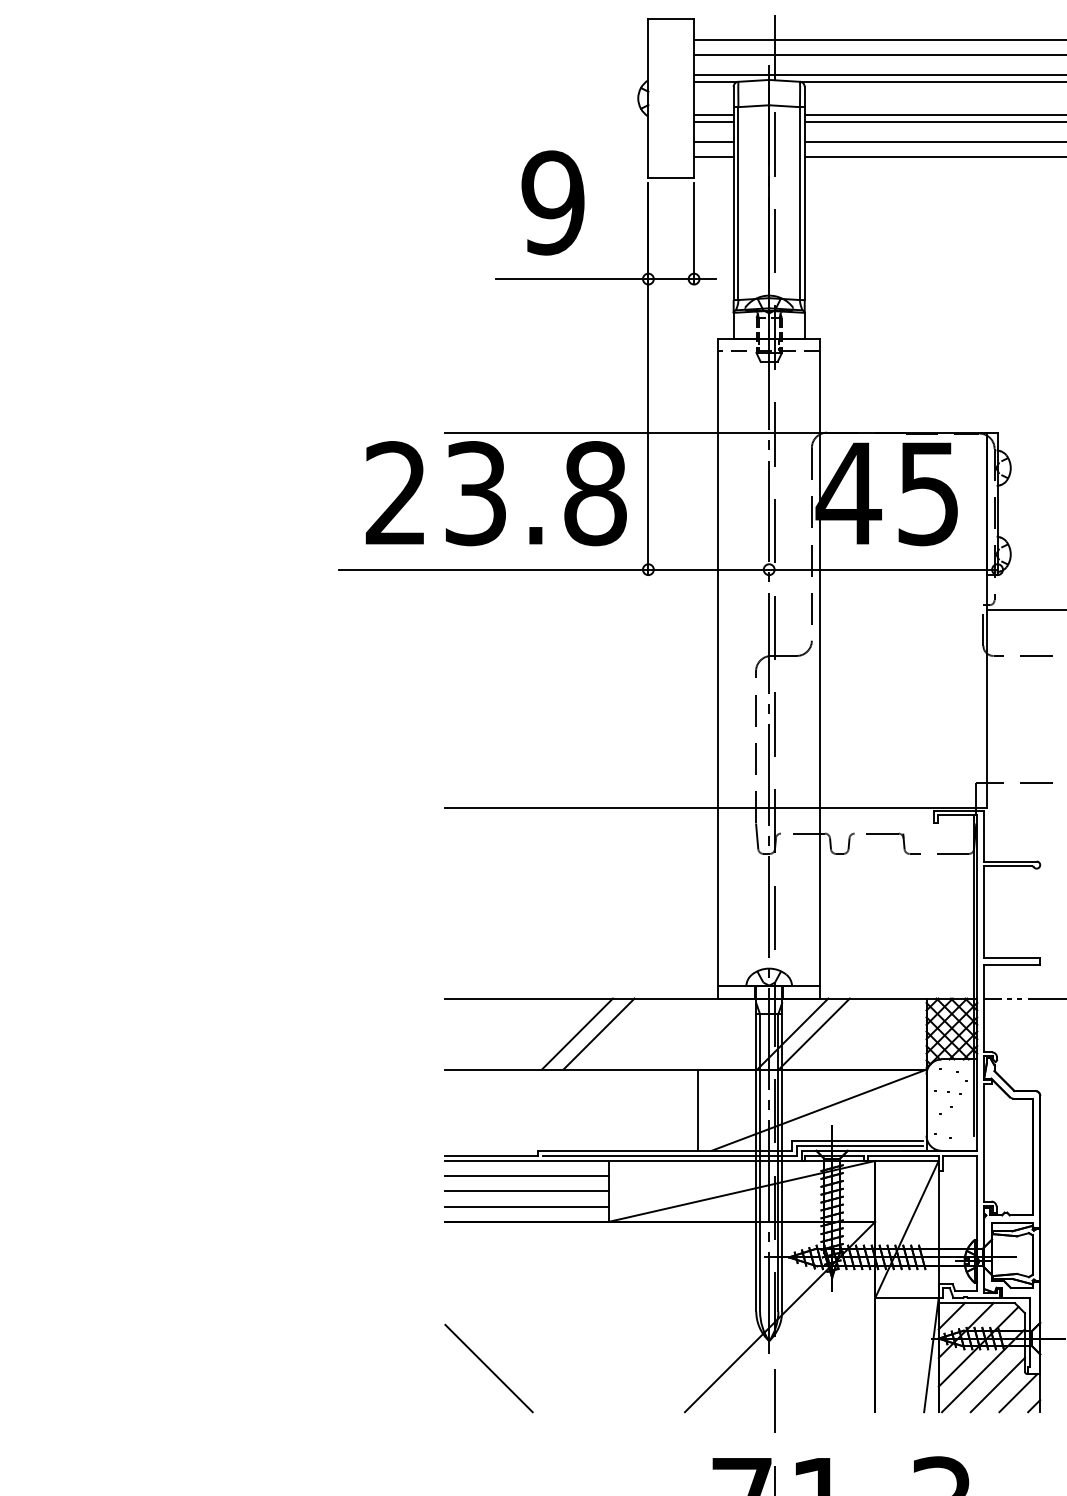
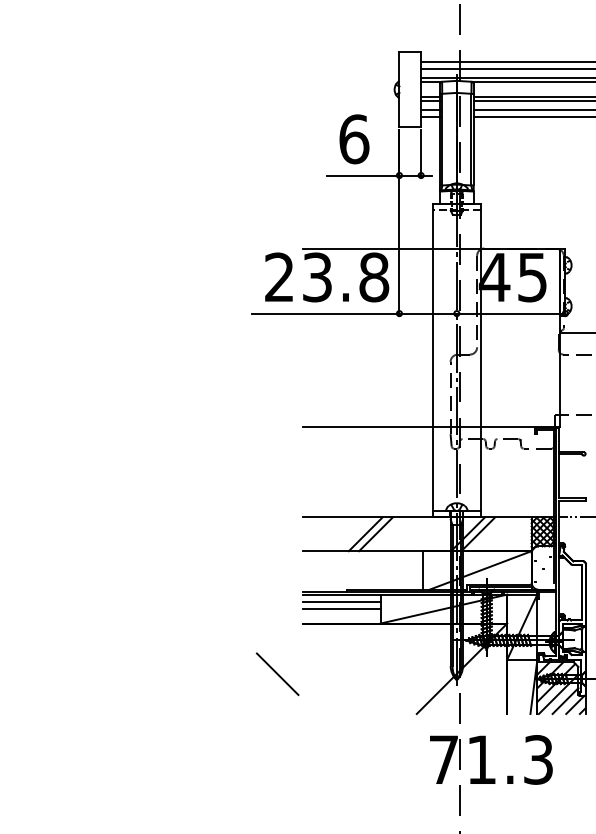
text: (553, 203) -> (354, 139), 9 -> 6
line: (526, 1207) -> (341, 616), removed
line: (488, 1369) -> (277, 674), moved

